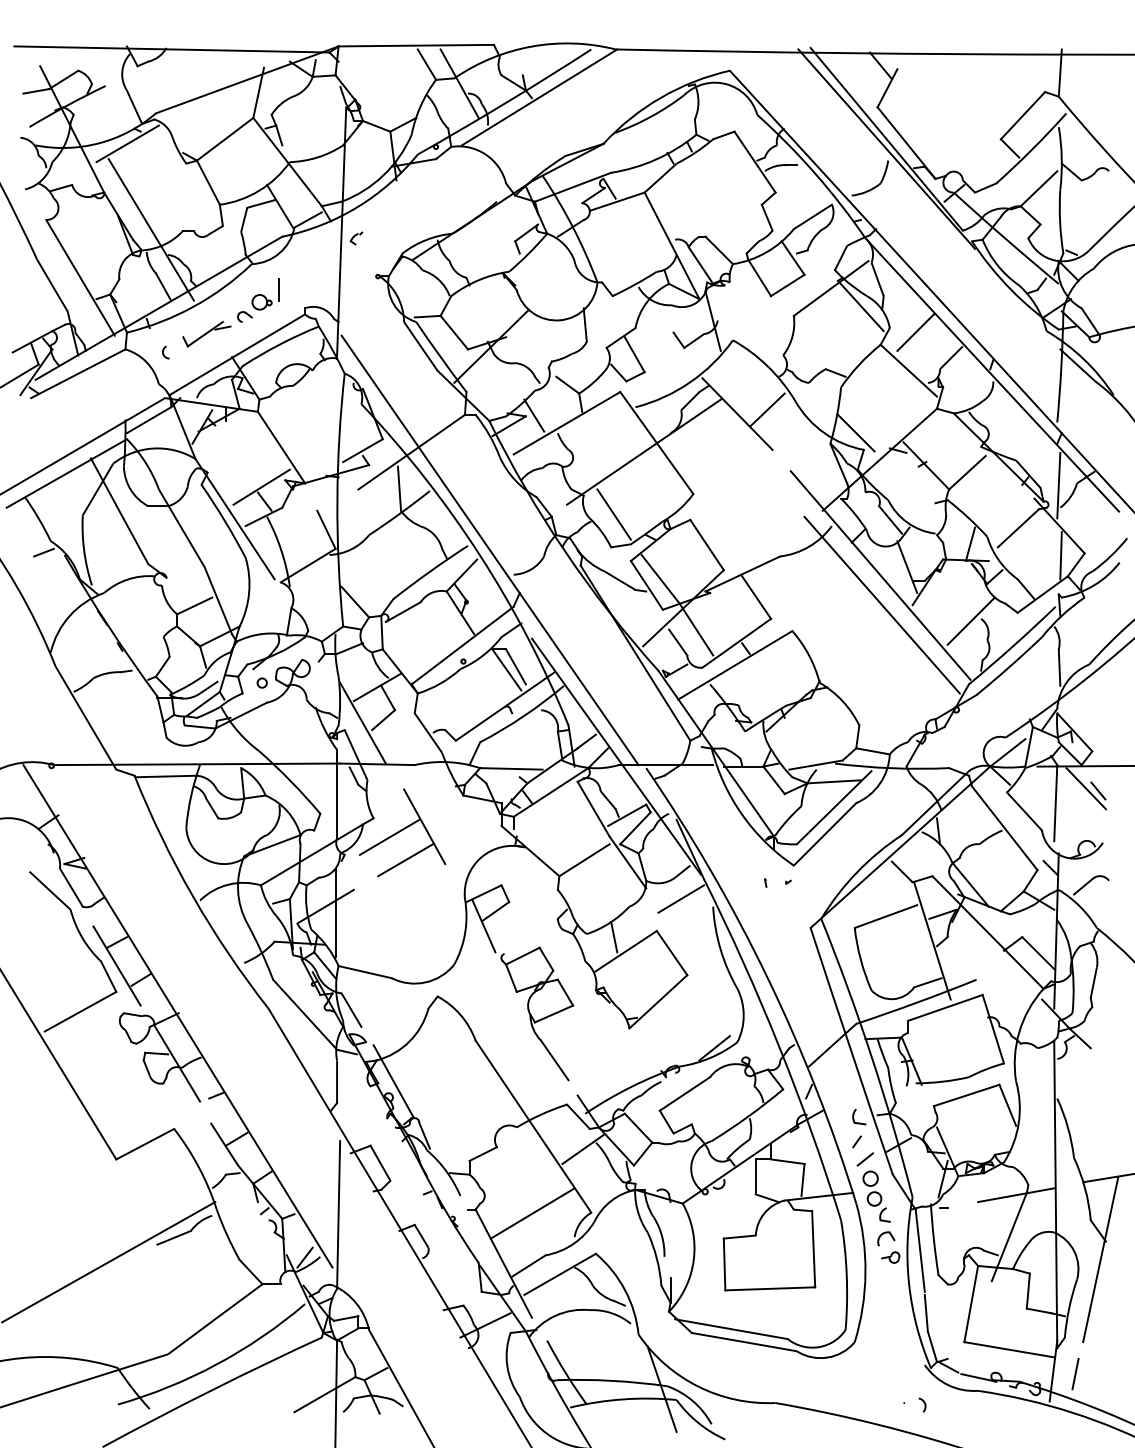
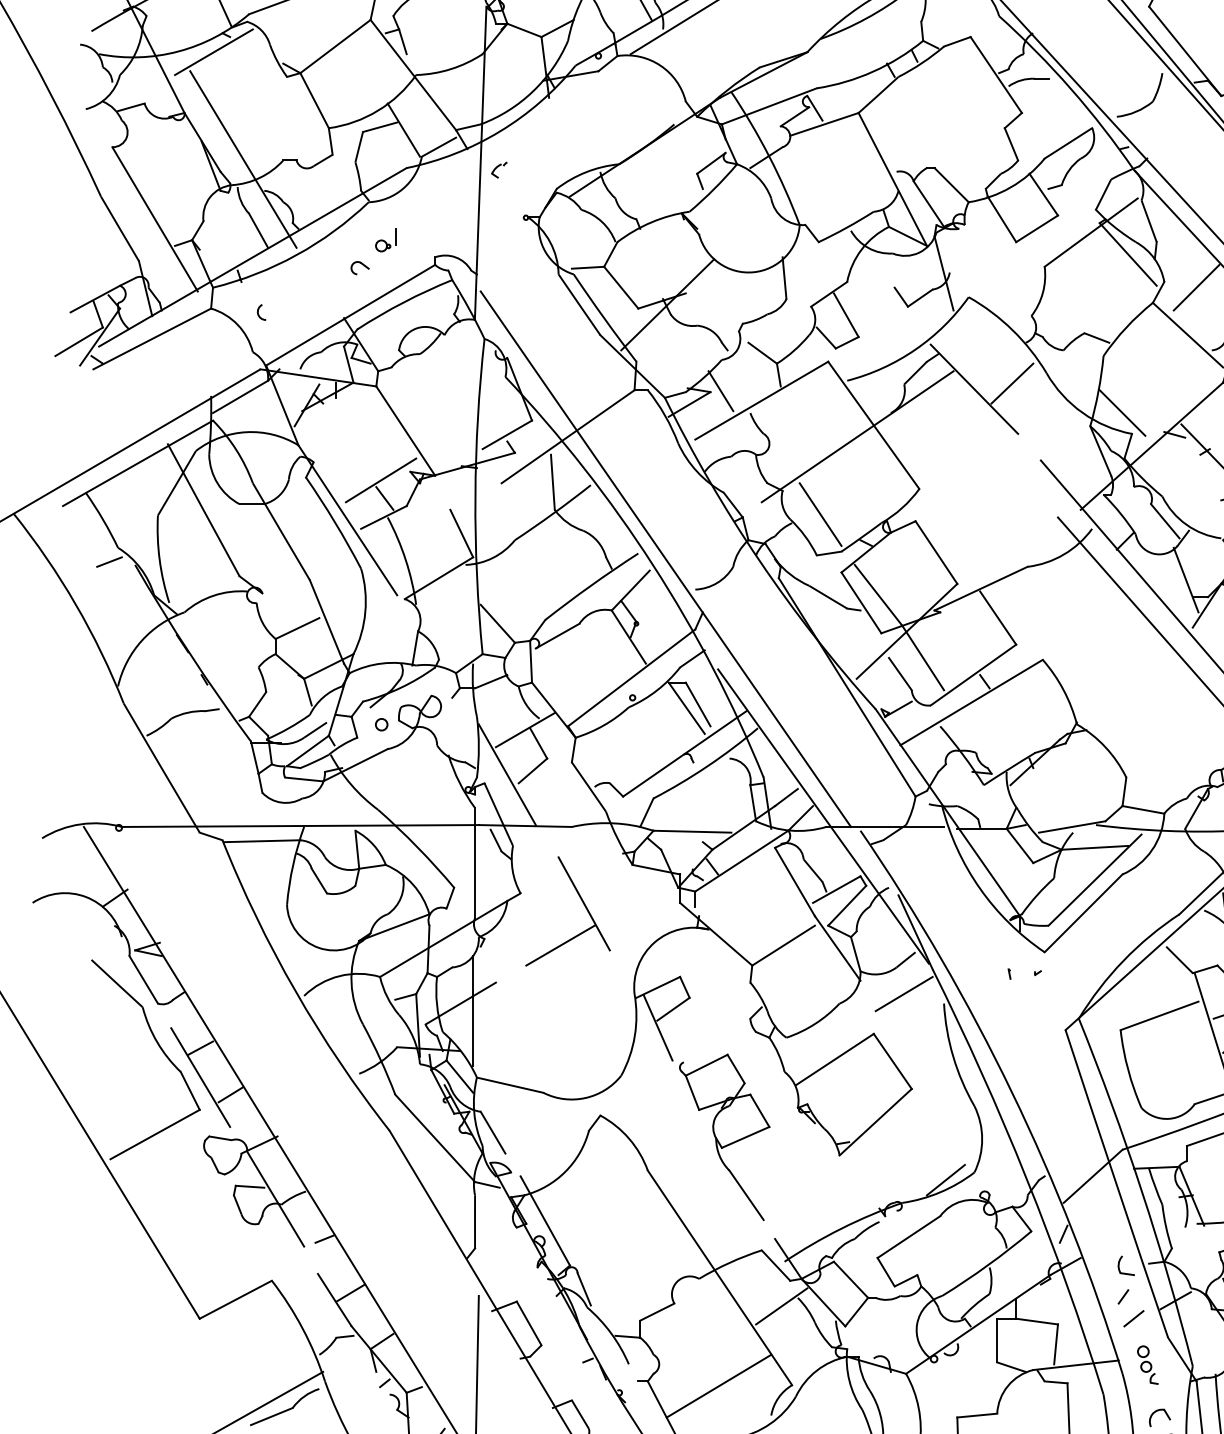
part: (265, 294) -> (385, 240), size x0.6
part: (206, 334) -> (312, 289), removed
line: (389, 836) -> (540, 916), removed
line: (614, 936) -> (821, 1040), removed
part: (876, 1196) -> (1147, 1364), size x0.6

